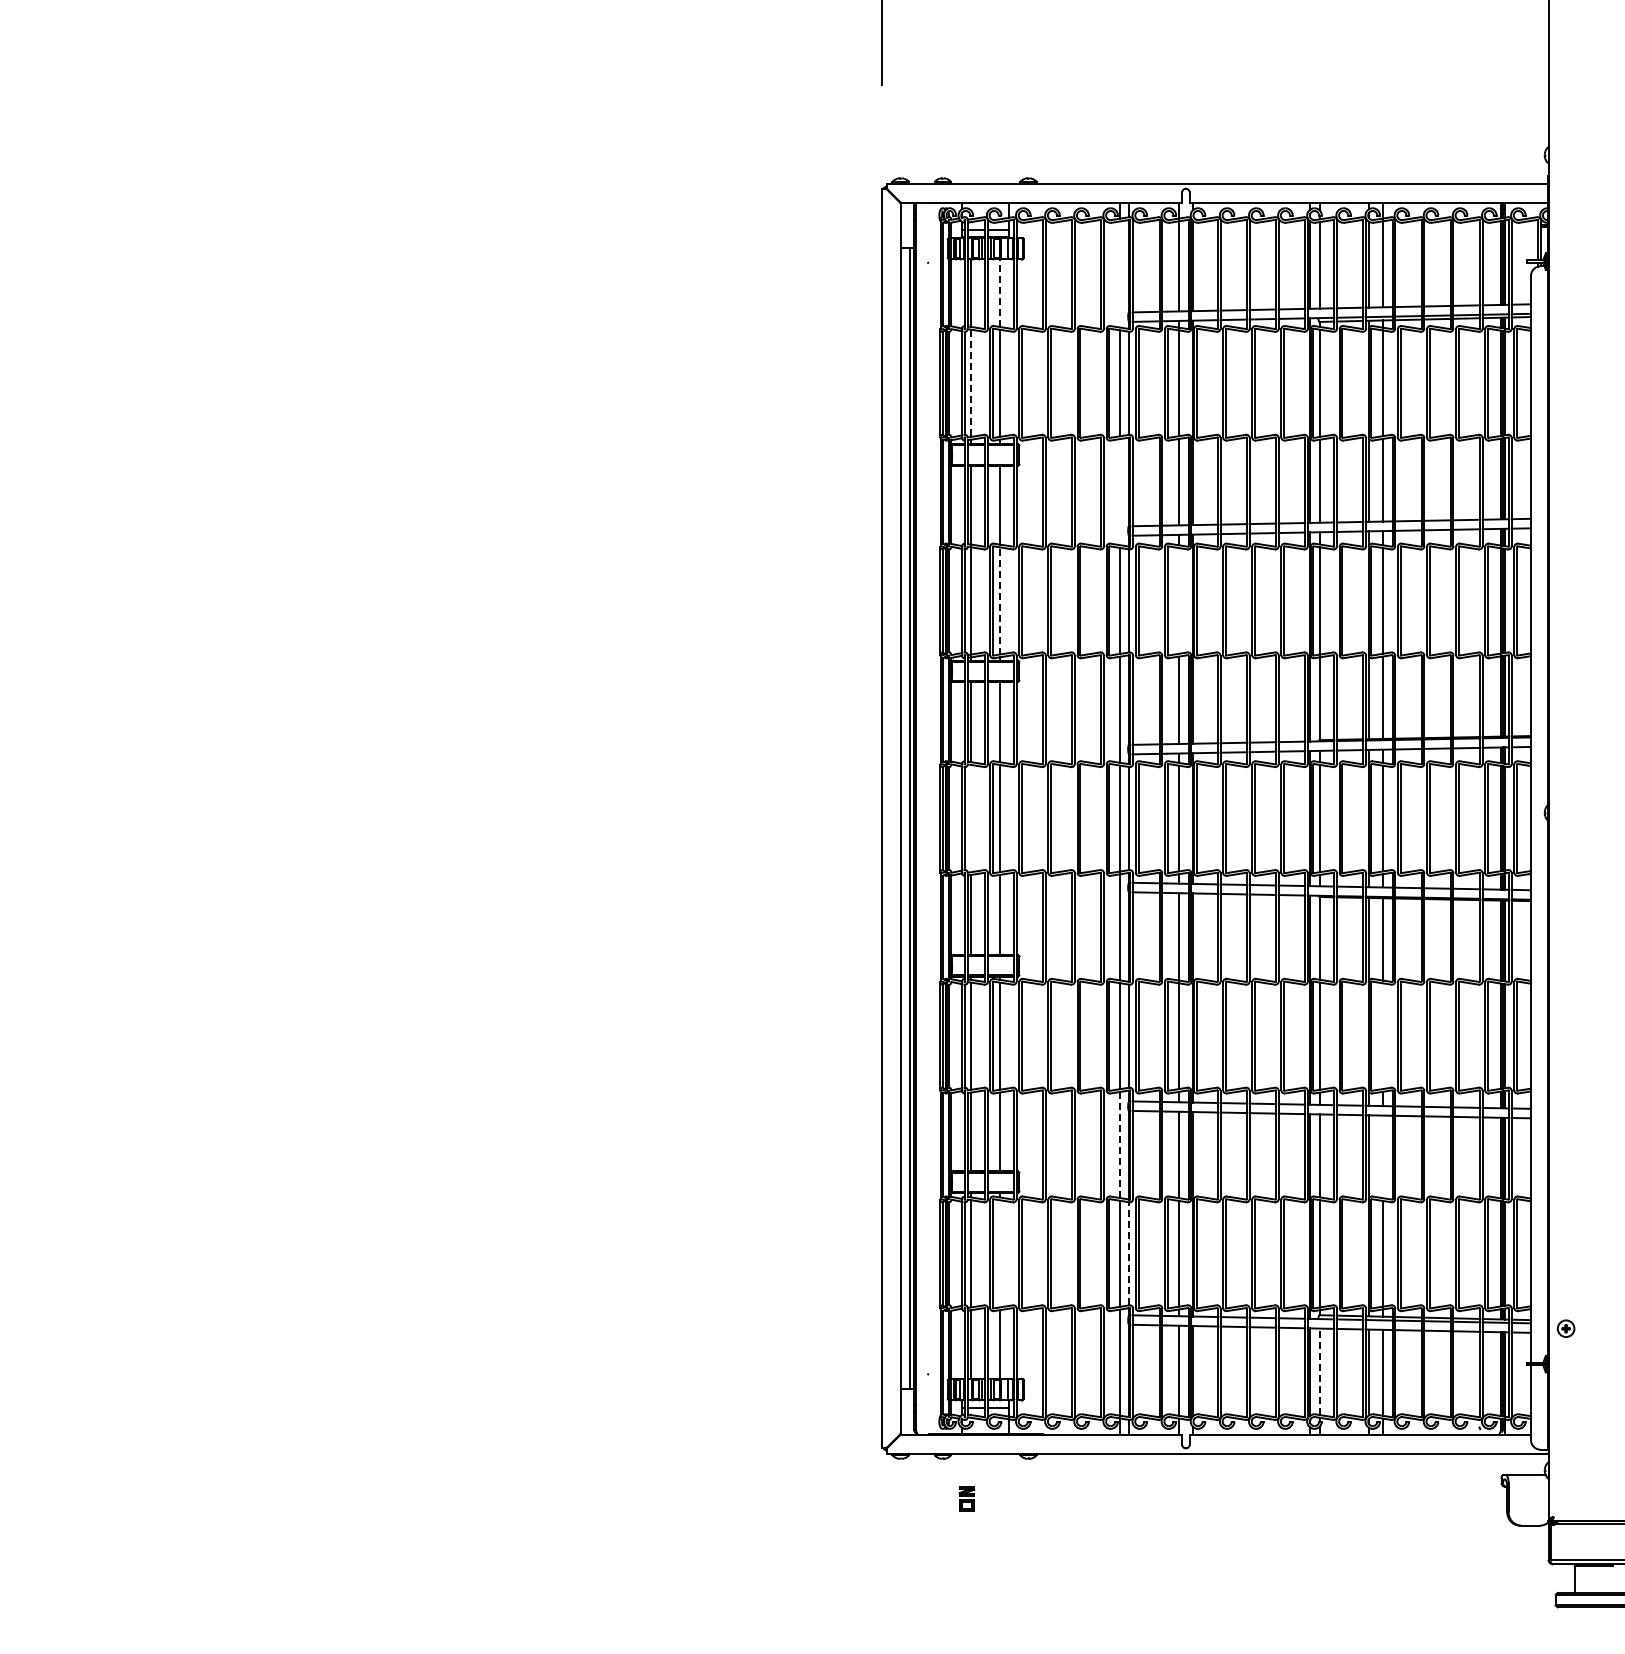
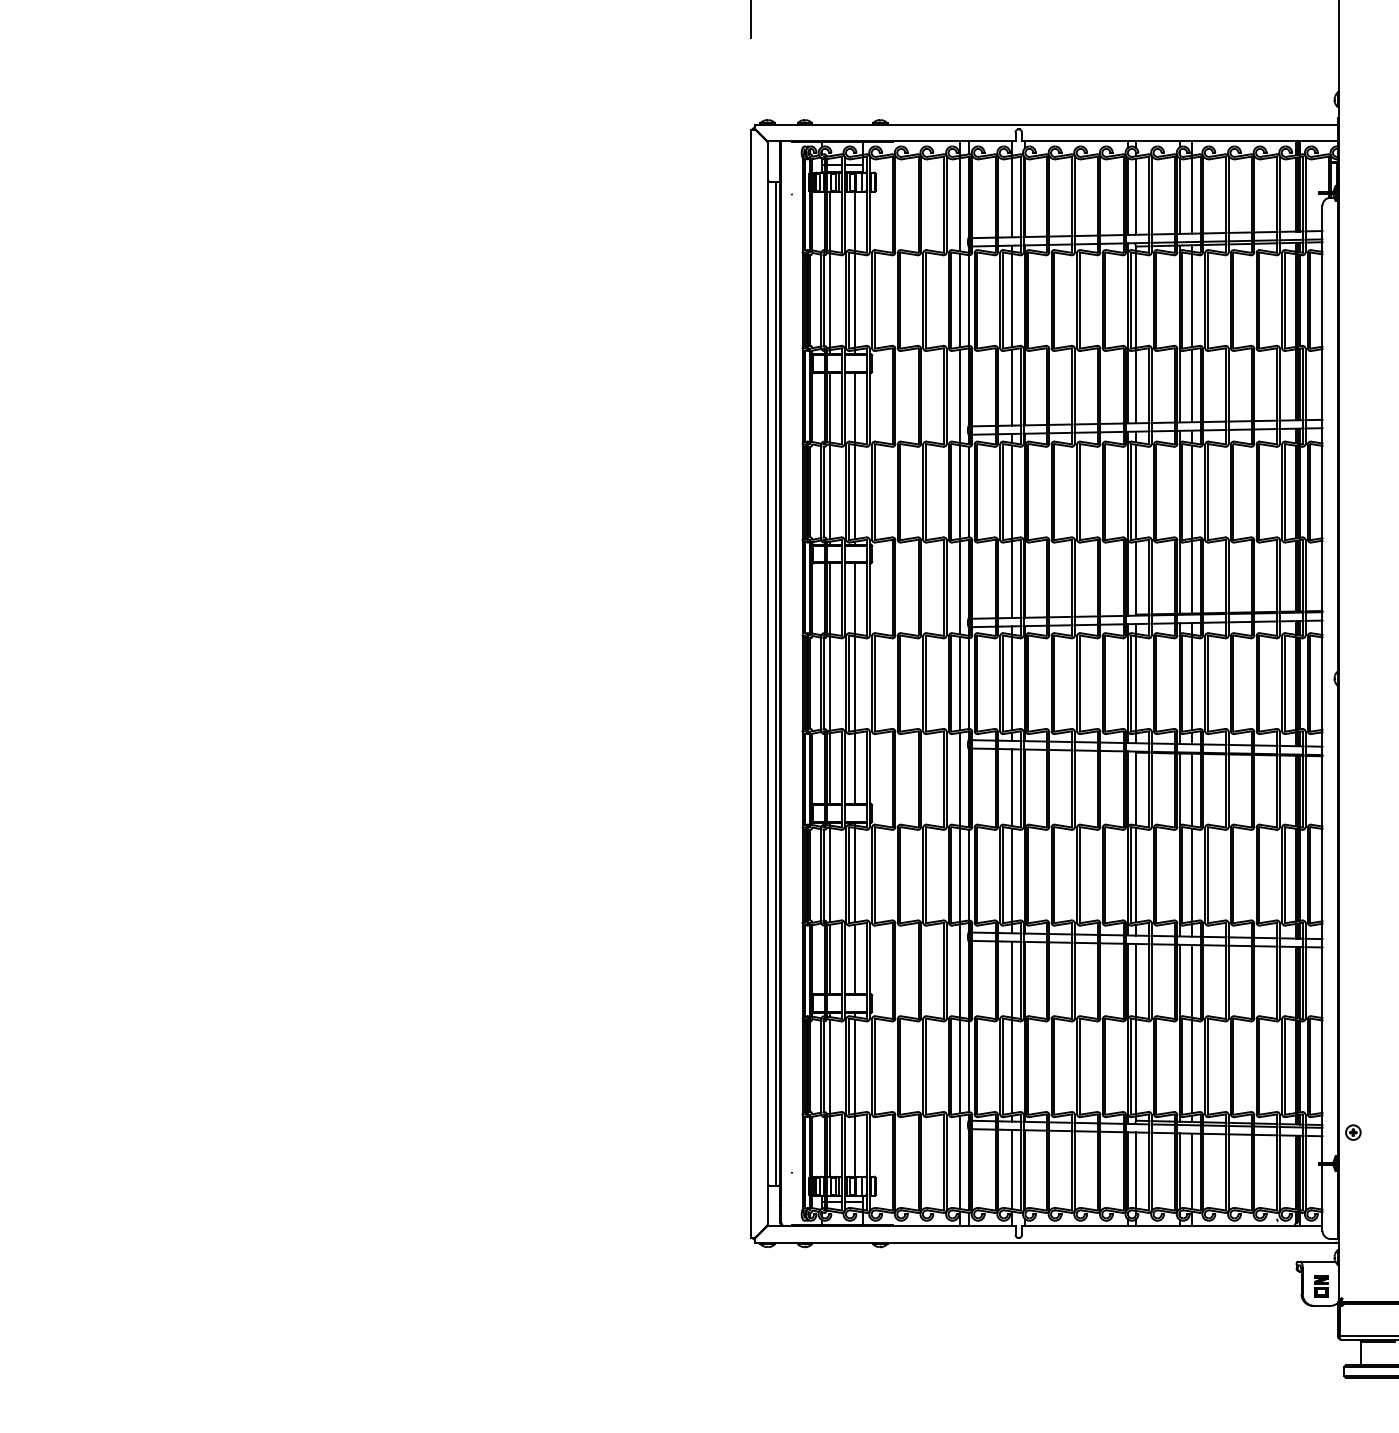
line: (1119, 274) -> (960, 204), added
line: (999, 293) -> (854, 221), dashed -> solid
line: (971, 383) -> (830, 300), dashed -> solid
line: (1119, 492) -> (960, 396), added
line: (999, 600) -> (854, 491), dashed -> solid
line: (1178, 600) -> (1012, 491), added
line: (971, 818) -> (830, 683), added
line: (1383, 1036) -> (1192, 875), added
line: (1119, 1145) -> (960, 971), dashed -> solid
line: (1383, 1156) -> (1192, 981), added
line: (999, 1253) -> (854, 1066), added
line: (1129, 1253) -> (969, 1066), dashed -> solid
line: (1319, 1371) -> (1136, 1170), dashed -> solid
part: (966, 1498) -> (1321, 1286), moved

